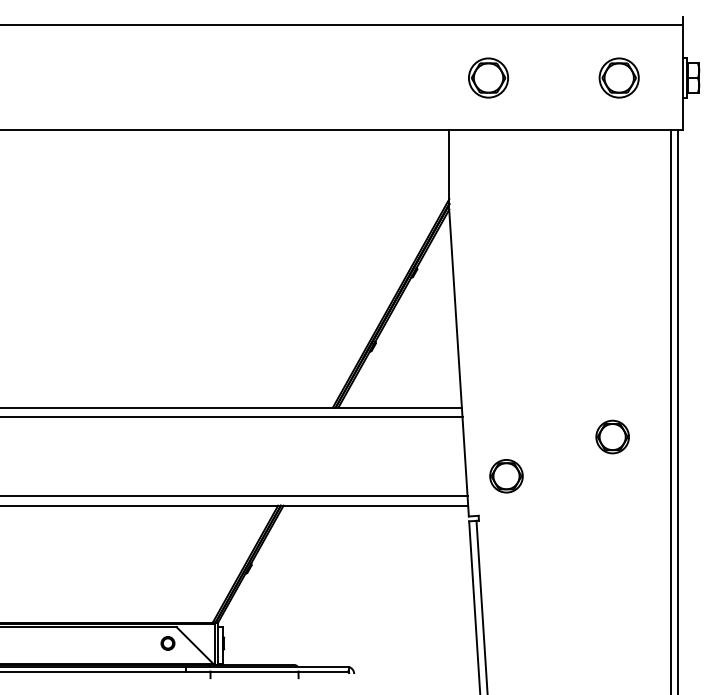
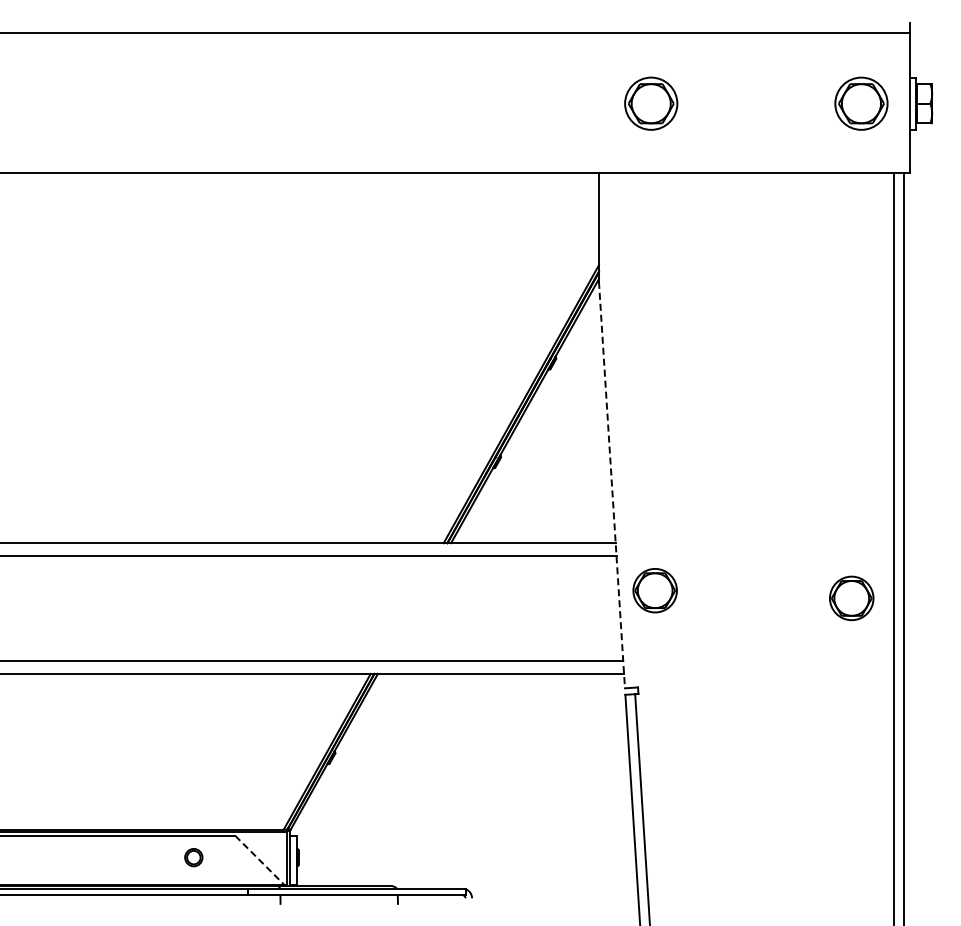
part: (619, 77) -> (861, 103), moved
line: (458, 364) -> (611, 485), solid -> dashed
part: (612, 437) -> (851, 598), moved
part: (506, 476) -> (654, 590), moved
part: (167, 643) -> (193, 857), moved
line: (195, 645) -> (260, 860), solid -> dashed

